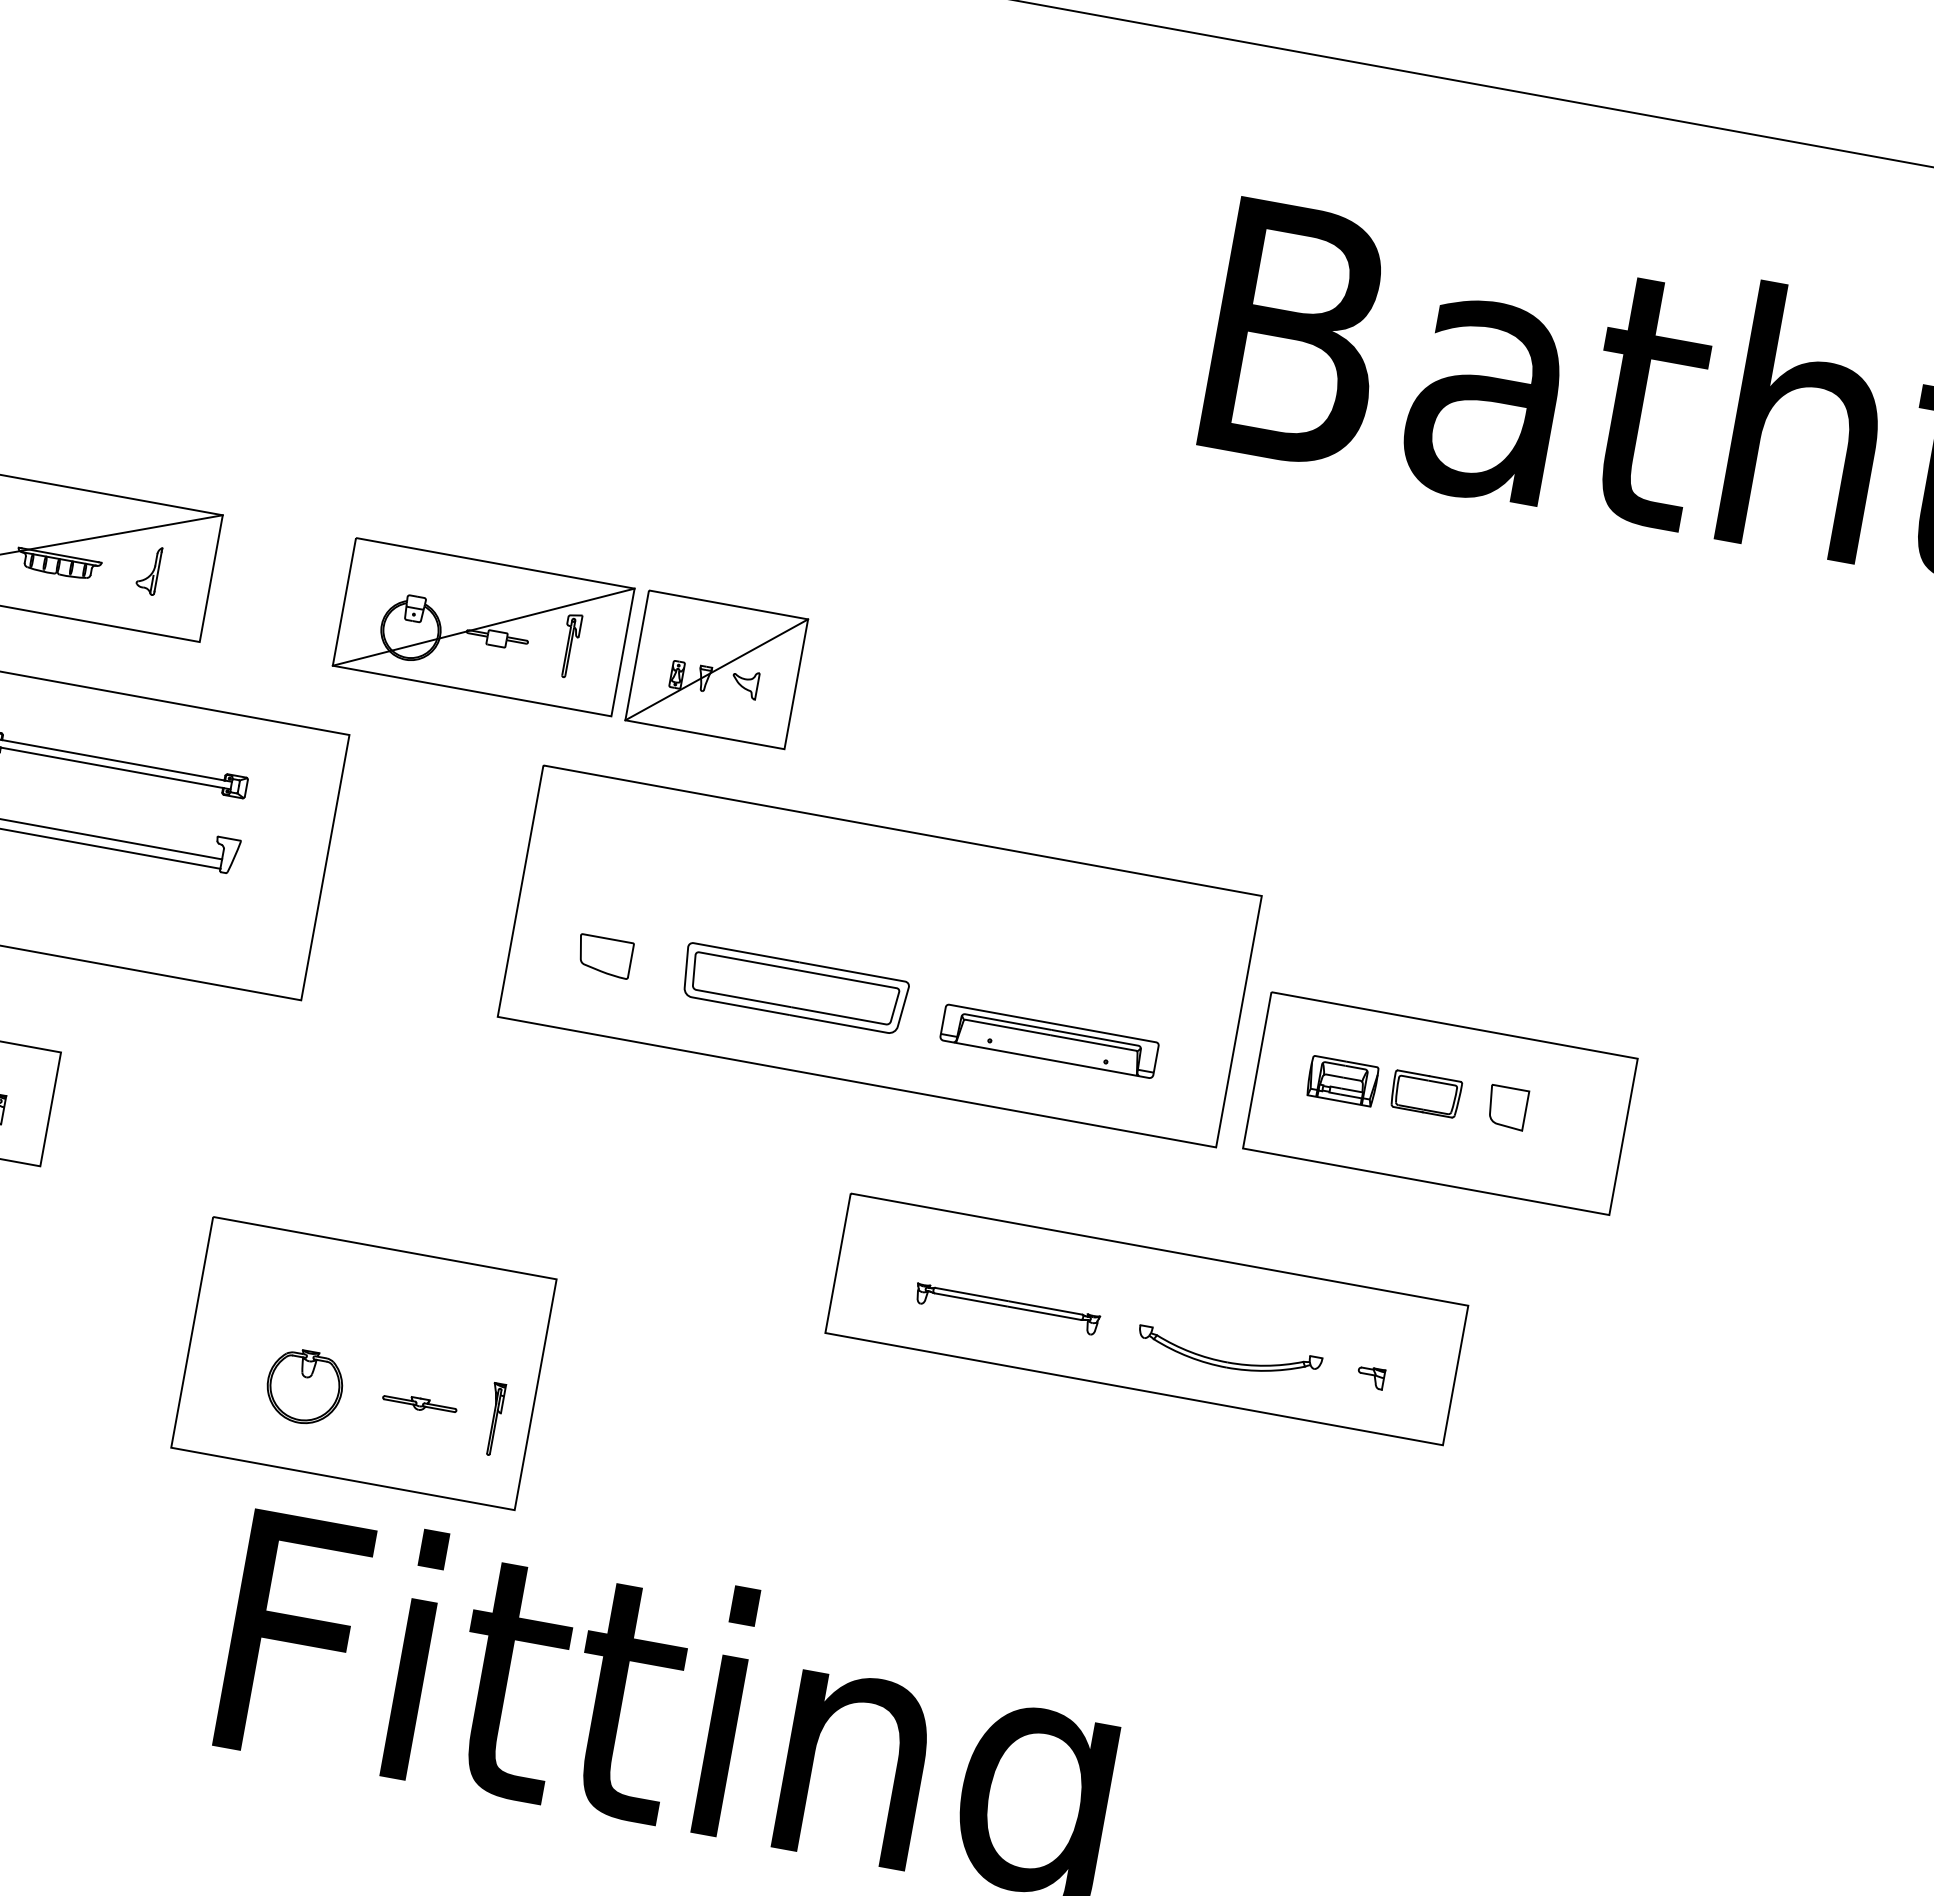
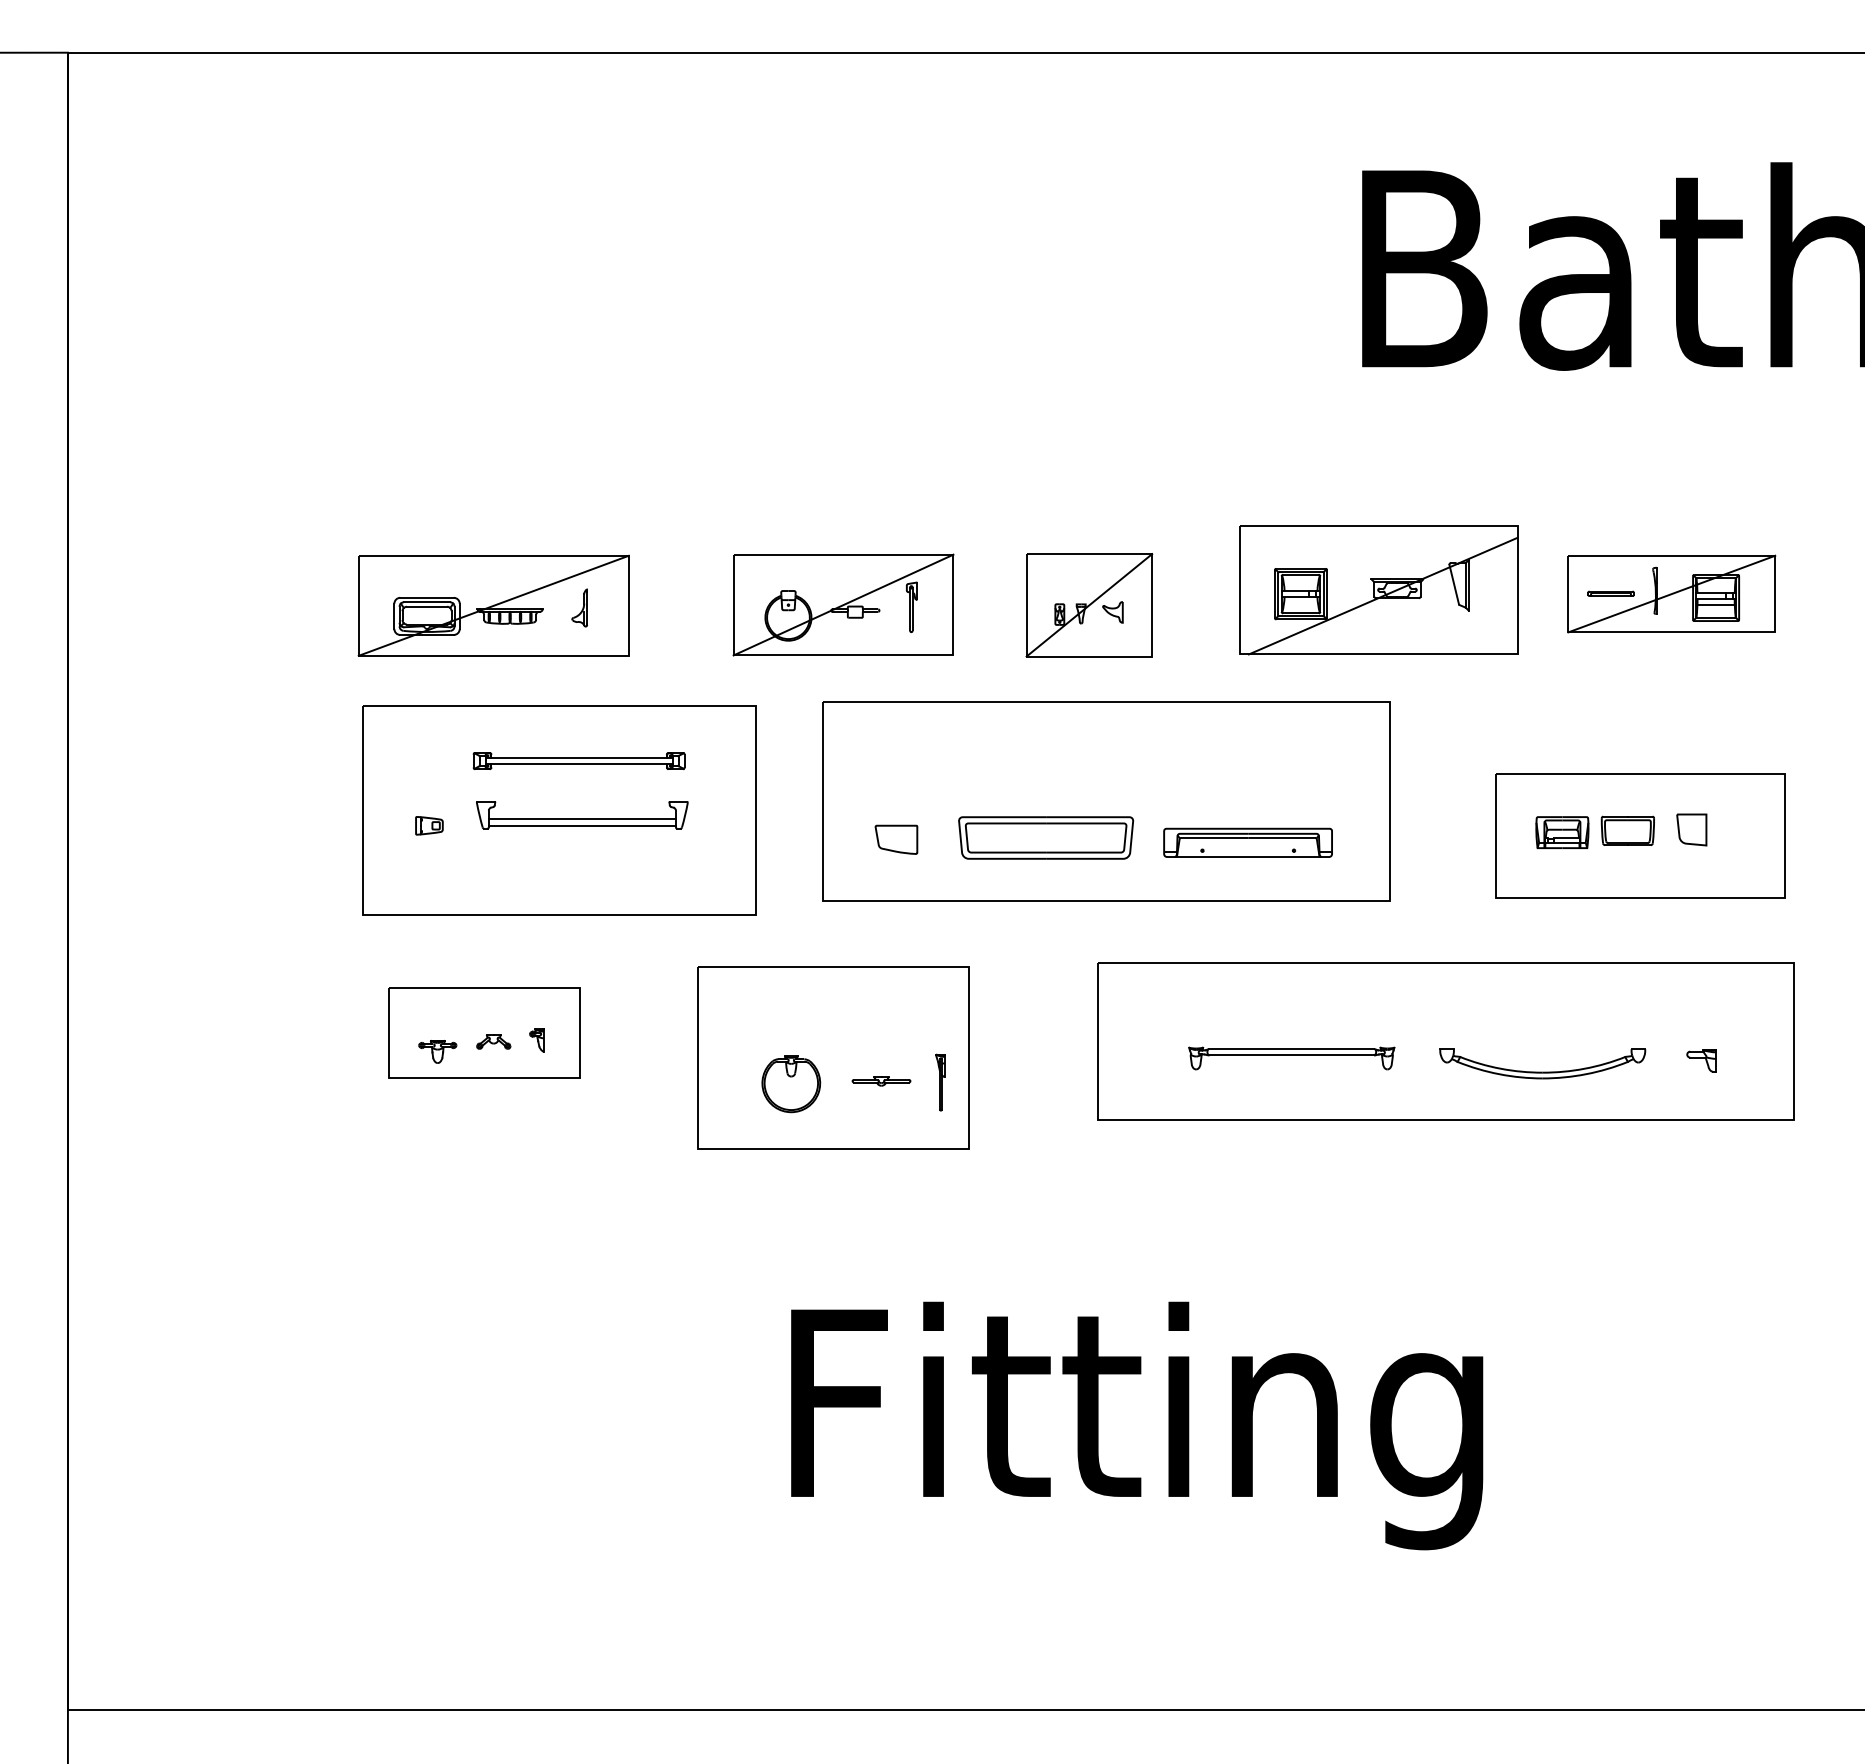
part: (716, 670) -> (1089, 605), moved
part: (1165, 731) -> (1378, 590), added
part: (1535, 803) -> (1671, 593), added
part: (879, 956) -> (1106, 801), moved
part: (1146, 1319) -> (1445, 1041), size x1.43
part: (364, 1362) -> (833, 1057), moved

